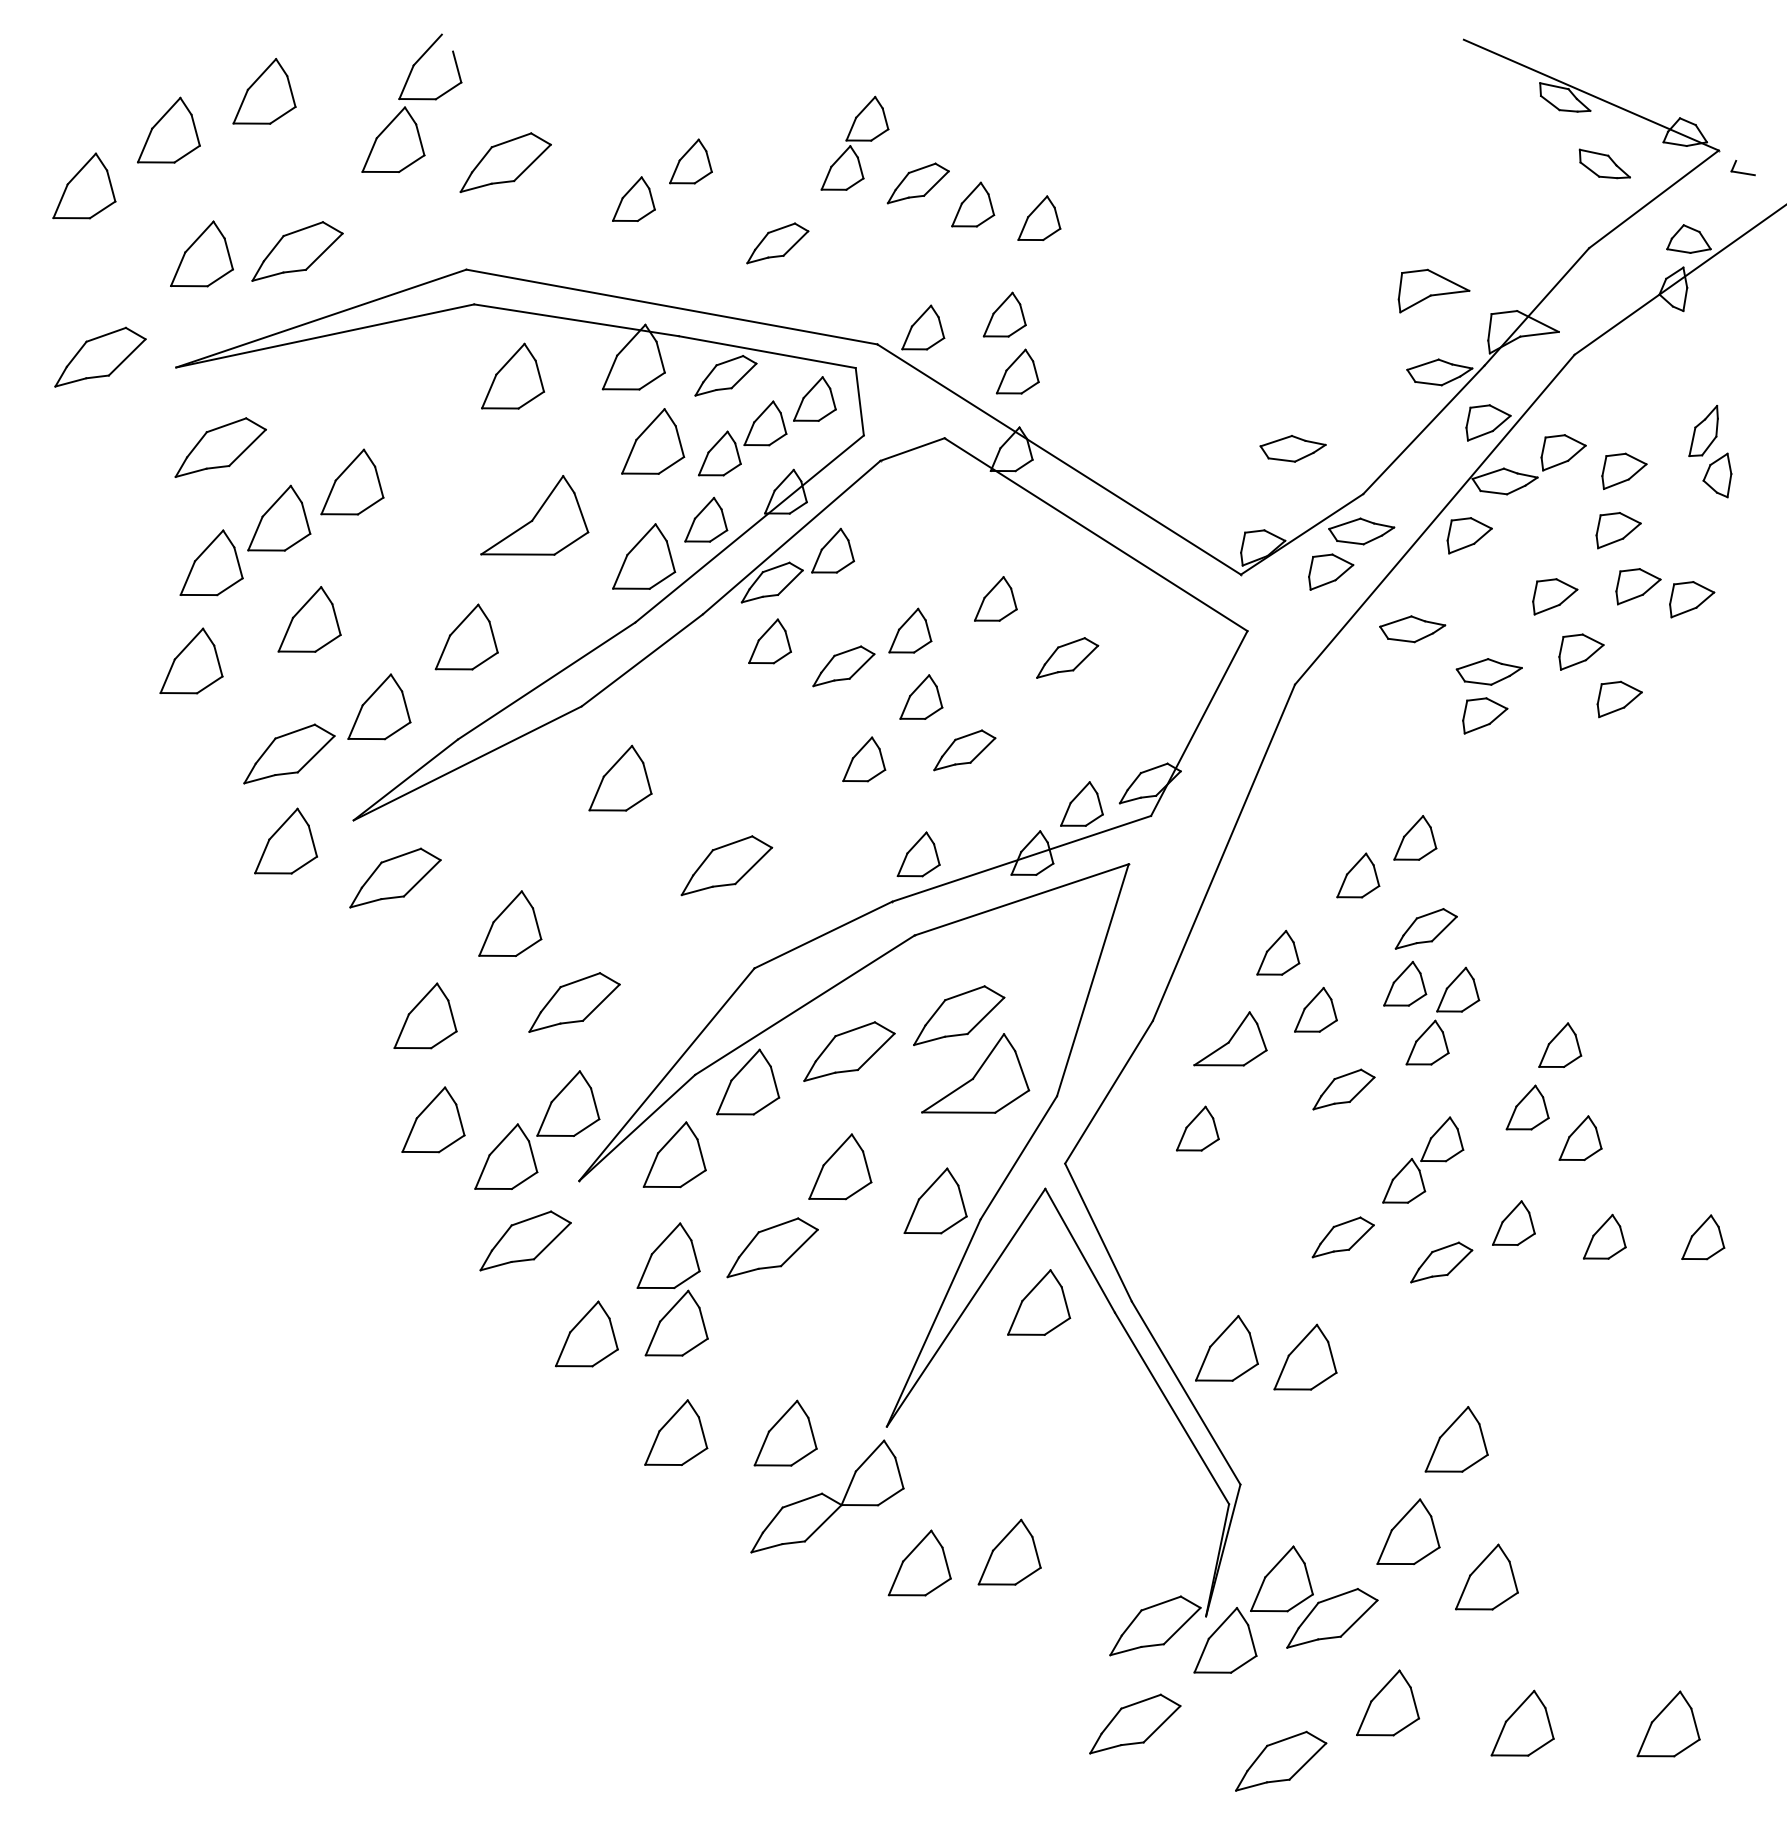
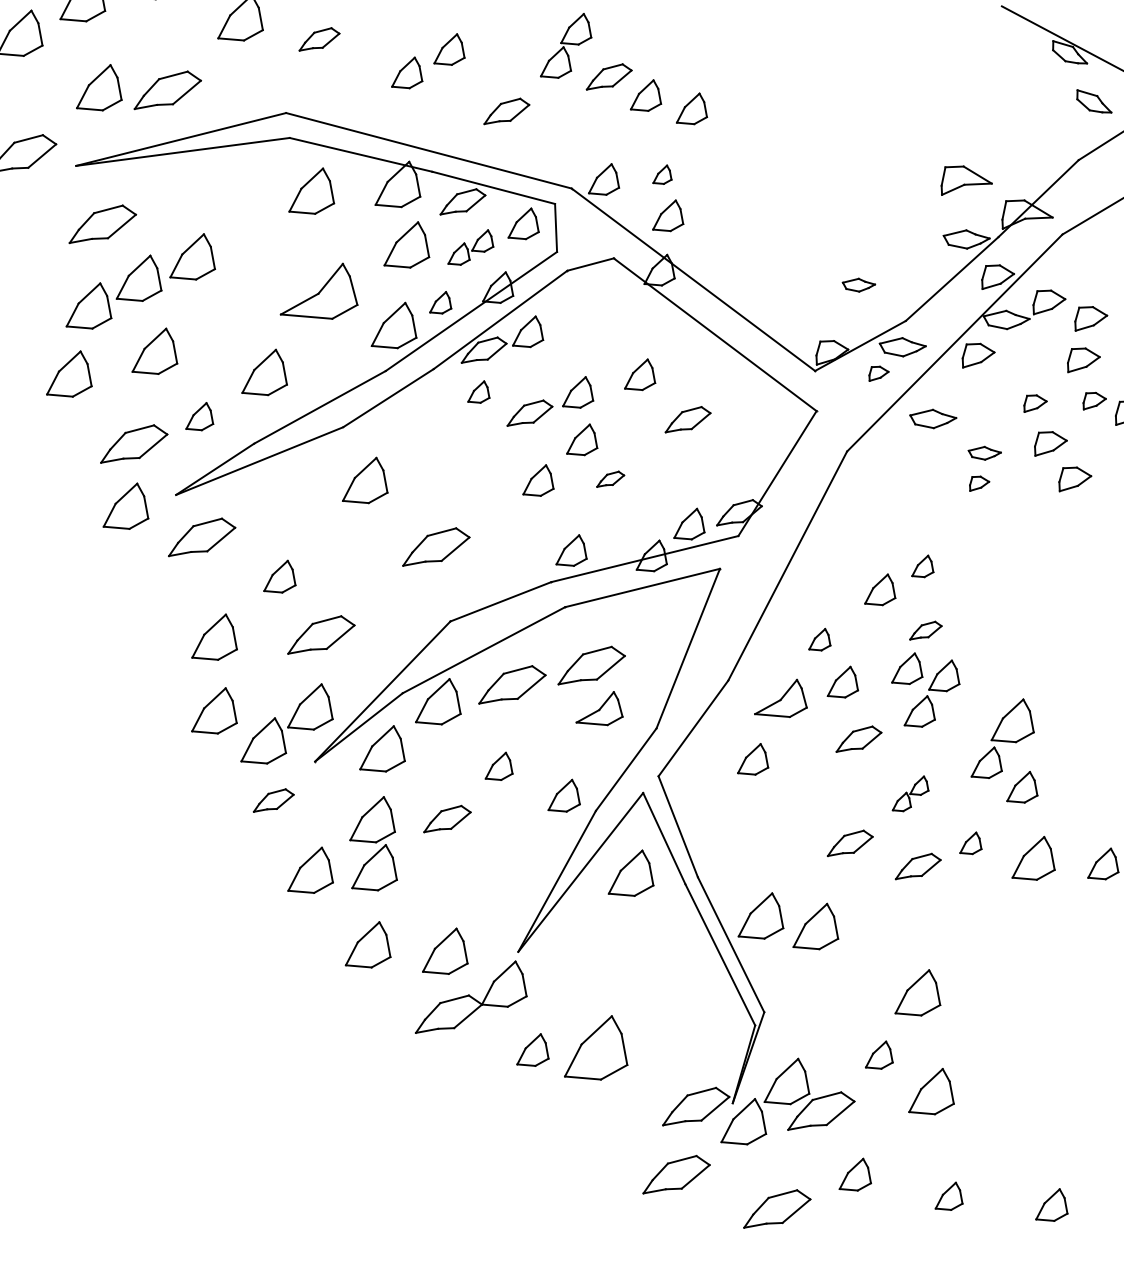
part: (505, 162) -> (319, 39), size x0.6
part: (1004, 314) -> (662, 174), size x0.6
part: (742, 438) -> (471, 247), size x0.7
part: (1292, 448) -> (858, 284), size x0.7
part: (706, 519) -> (441, 302), size x0.7
part: (1331, 571) -> (879, 373), size x0.6
part: (1638, 586) -> (1094, 401), size x0.7
part: (1555, 596) -> (1035, 403), size x0.7
part: (769, 641) -> (479, 391), size x0.7
part: (1488, 671) -> (984, 452), size x0.7
part: (379, 706) -> (200, 416), size x0.6
part: (1485, 715) -> (979, 483), size x0.6
part: (964, 750) -> (610, 479), size x0.6
part: (1415, 837) -> (923, 565), size x0.7
part: (510, 923) -> (280, 576), size x0.7
part: (1425, 928) -> (925, 630), size x0.7
part: (1278, 952) -> (820, 639), size x0.7
part: (1560, 1044) -> (1014, 719), size x1.4
part: (975, 1073) -> (600, 707), size x0.6
part: (1423, 1159) -> (911, 793), size x0.6
part: (840, 1166) -> (500, 765), size x0.6
part: (935, 1200) -> (565, 795), size x0.7
part: (1513, 1222) -> (971, 842), size x0.7
part: (1604, 1236) -> (1034, 857), size x1.4
part: (525, 1240) -> (273, 800), size x0.6
part: (772, 1247) -> (447, 819), size x0.7
part: (1408, 1531) -> (880, 1054), size x0.6
part: (1009, 1551) -> (597, 1046), size x1.4
part: (919, 1562) -> (533, 1049), size x0.7
part: (1388, 1702) -> (856, 1174), size x0.7
part: (1522, 1722) -> (949, 1195), size x0.6
part: (1668, 1723) -> (1052, 1204), size x0.7

